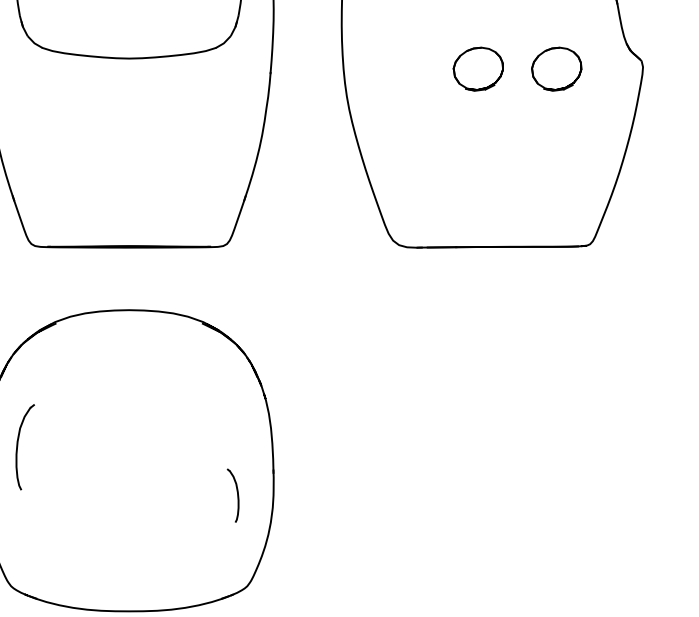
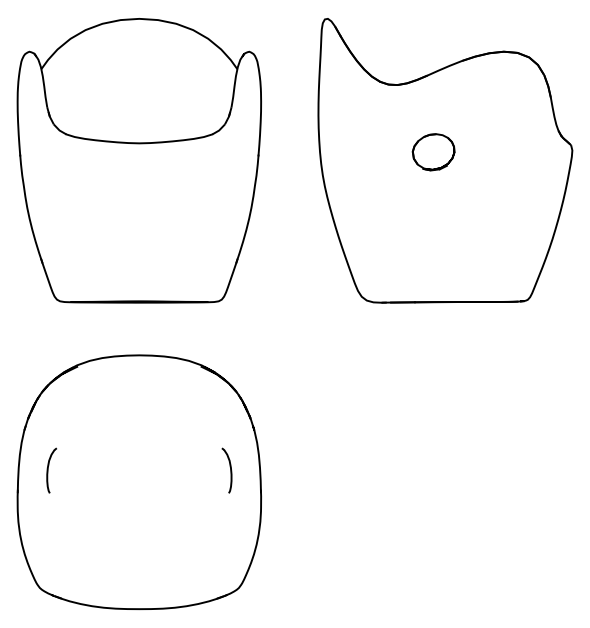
part: (556, 69) -> (499, 152), removed
part: (24, 446) -> (51, 470), size x0.62
part: (232, 495) -> (226, 470), moved

